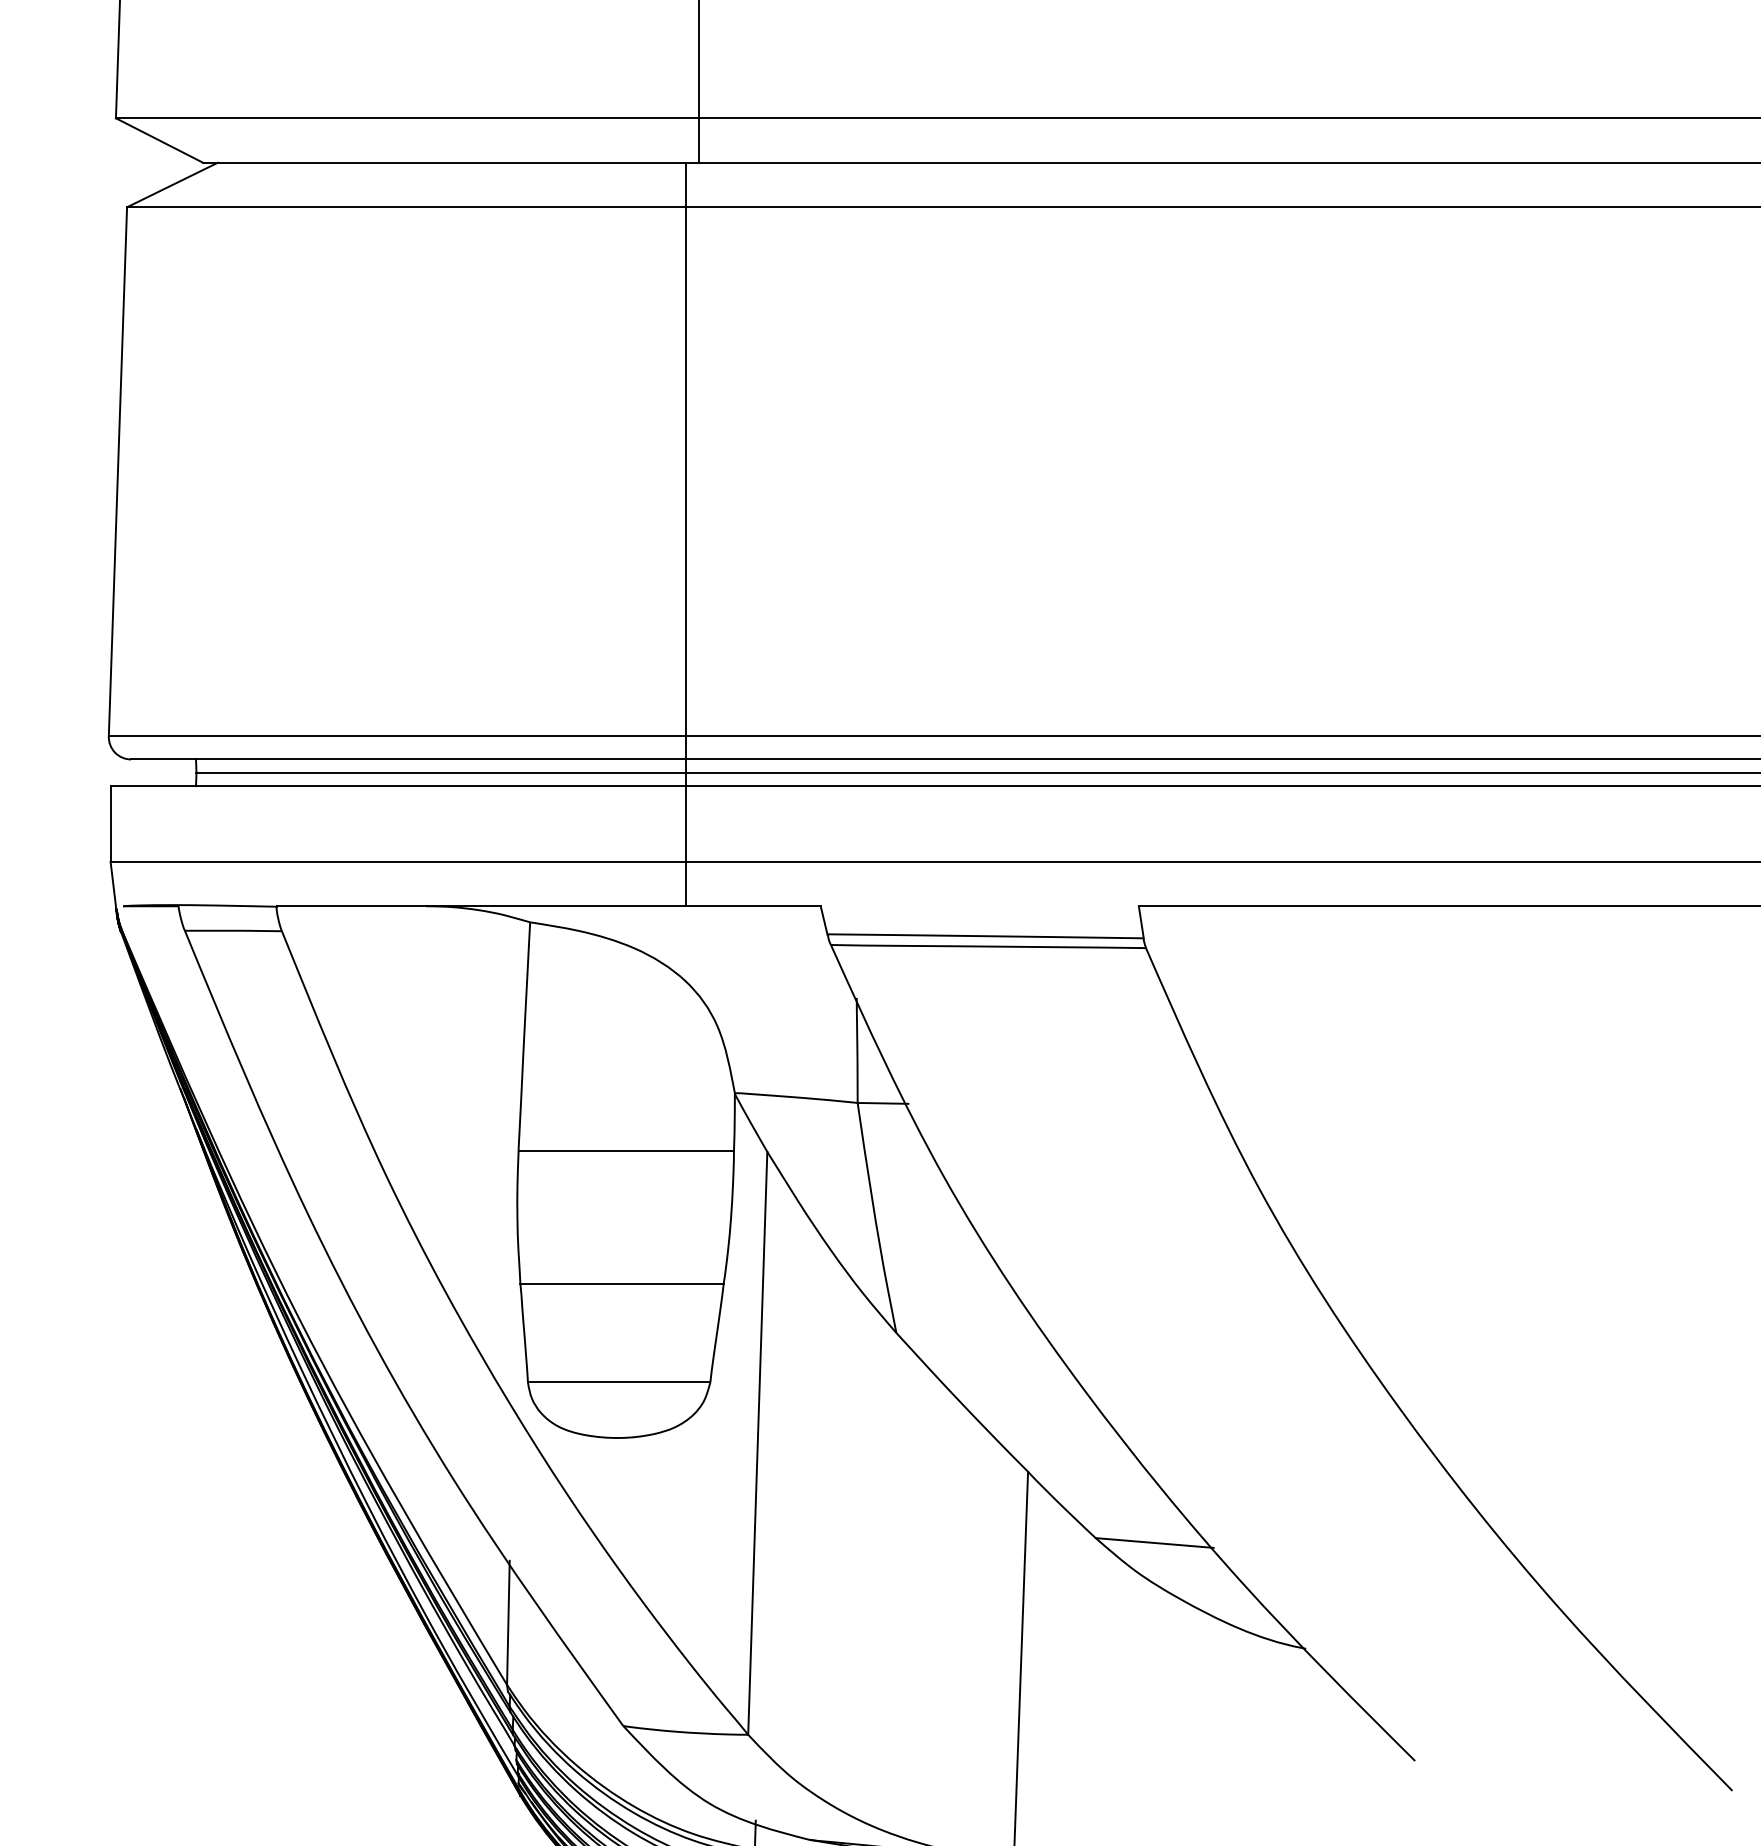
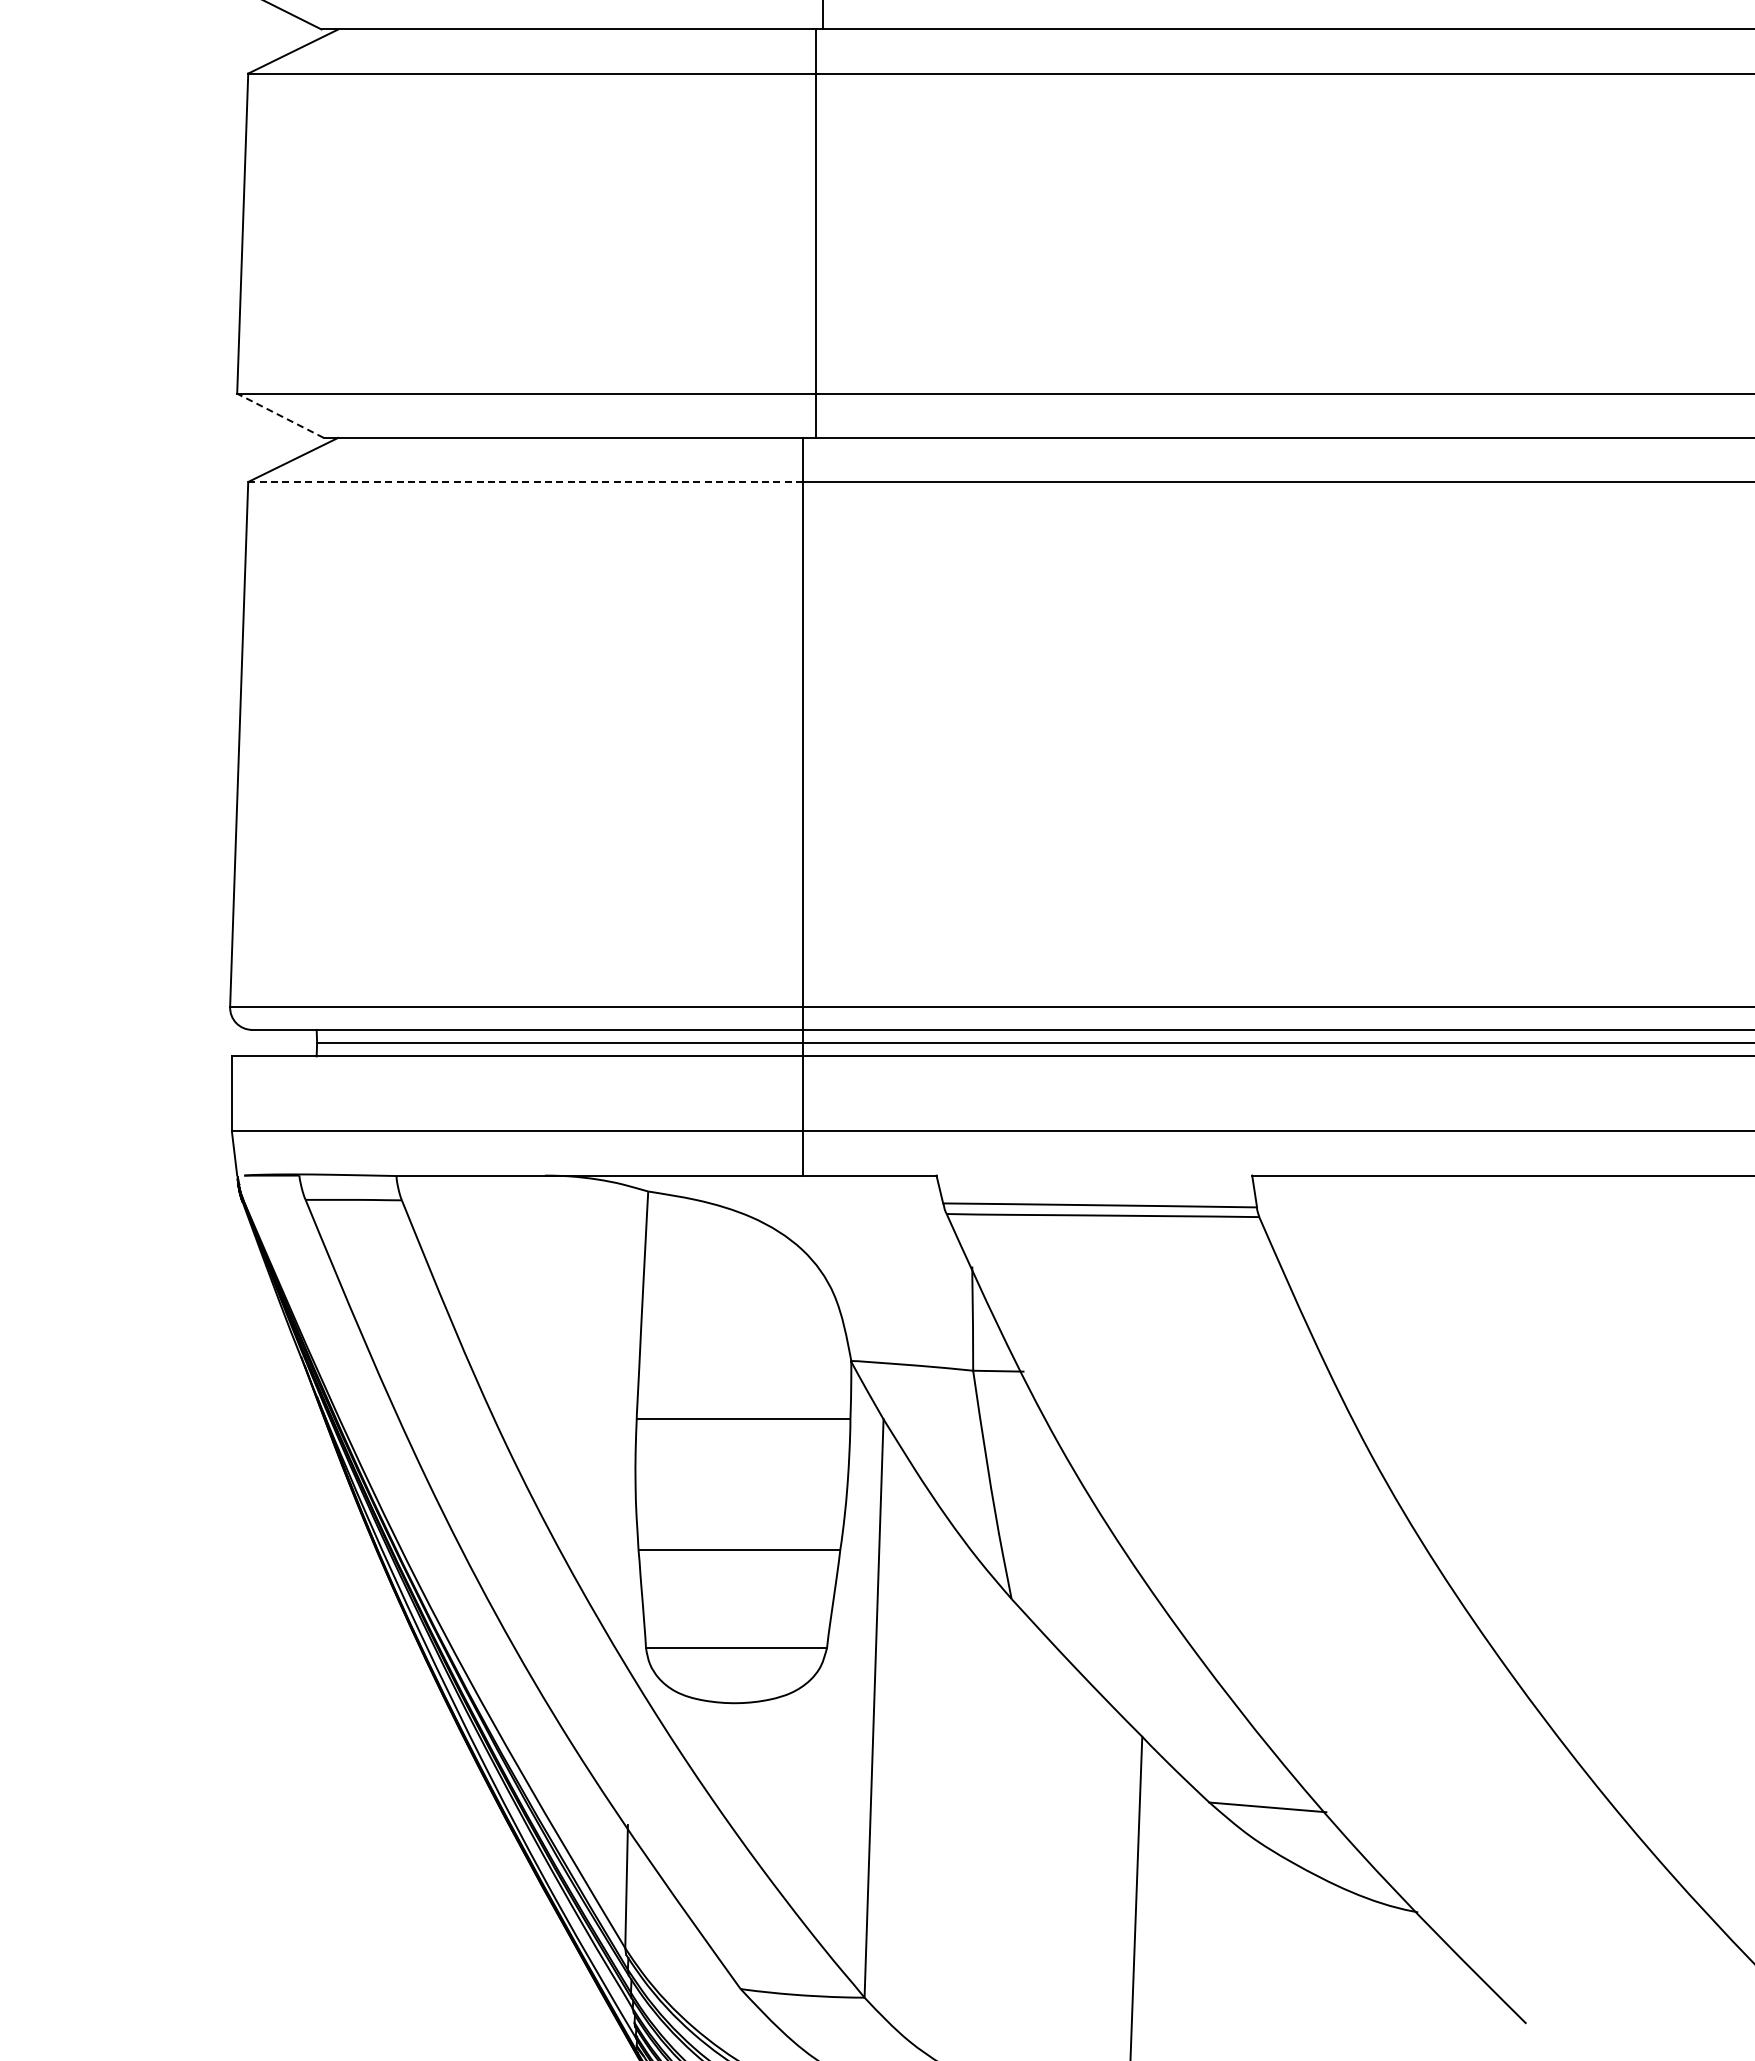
line: (159, 140) -> (280, 415), solid -> dashed
line: (407, 207) -> (526, 482), solid -> dashed

